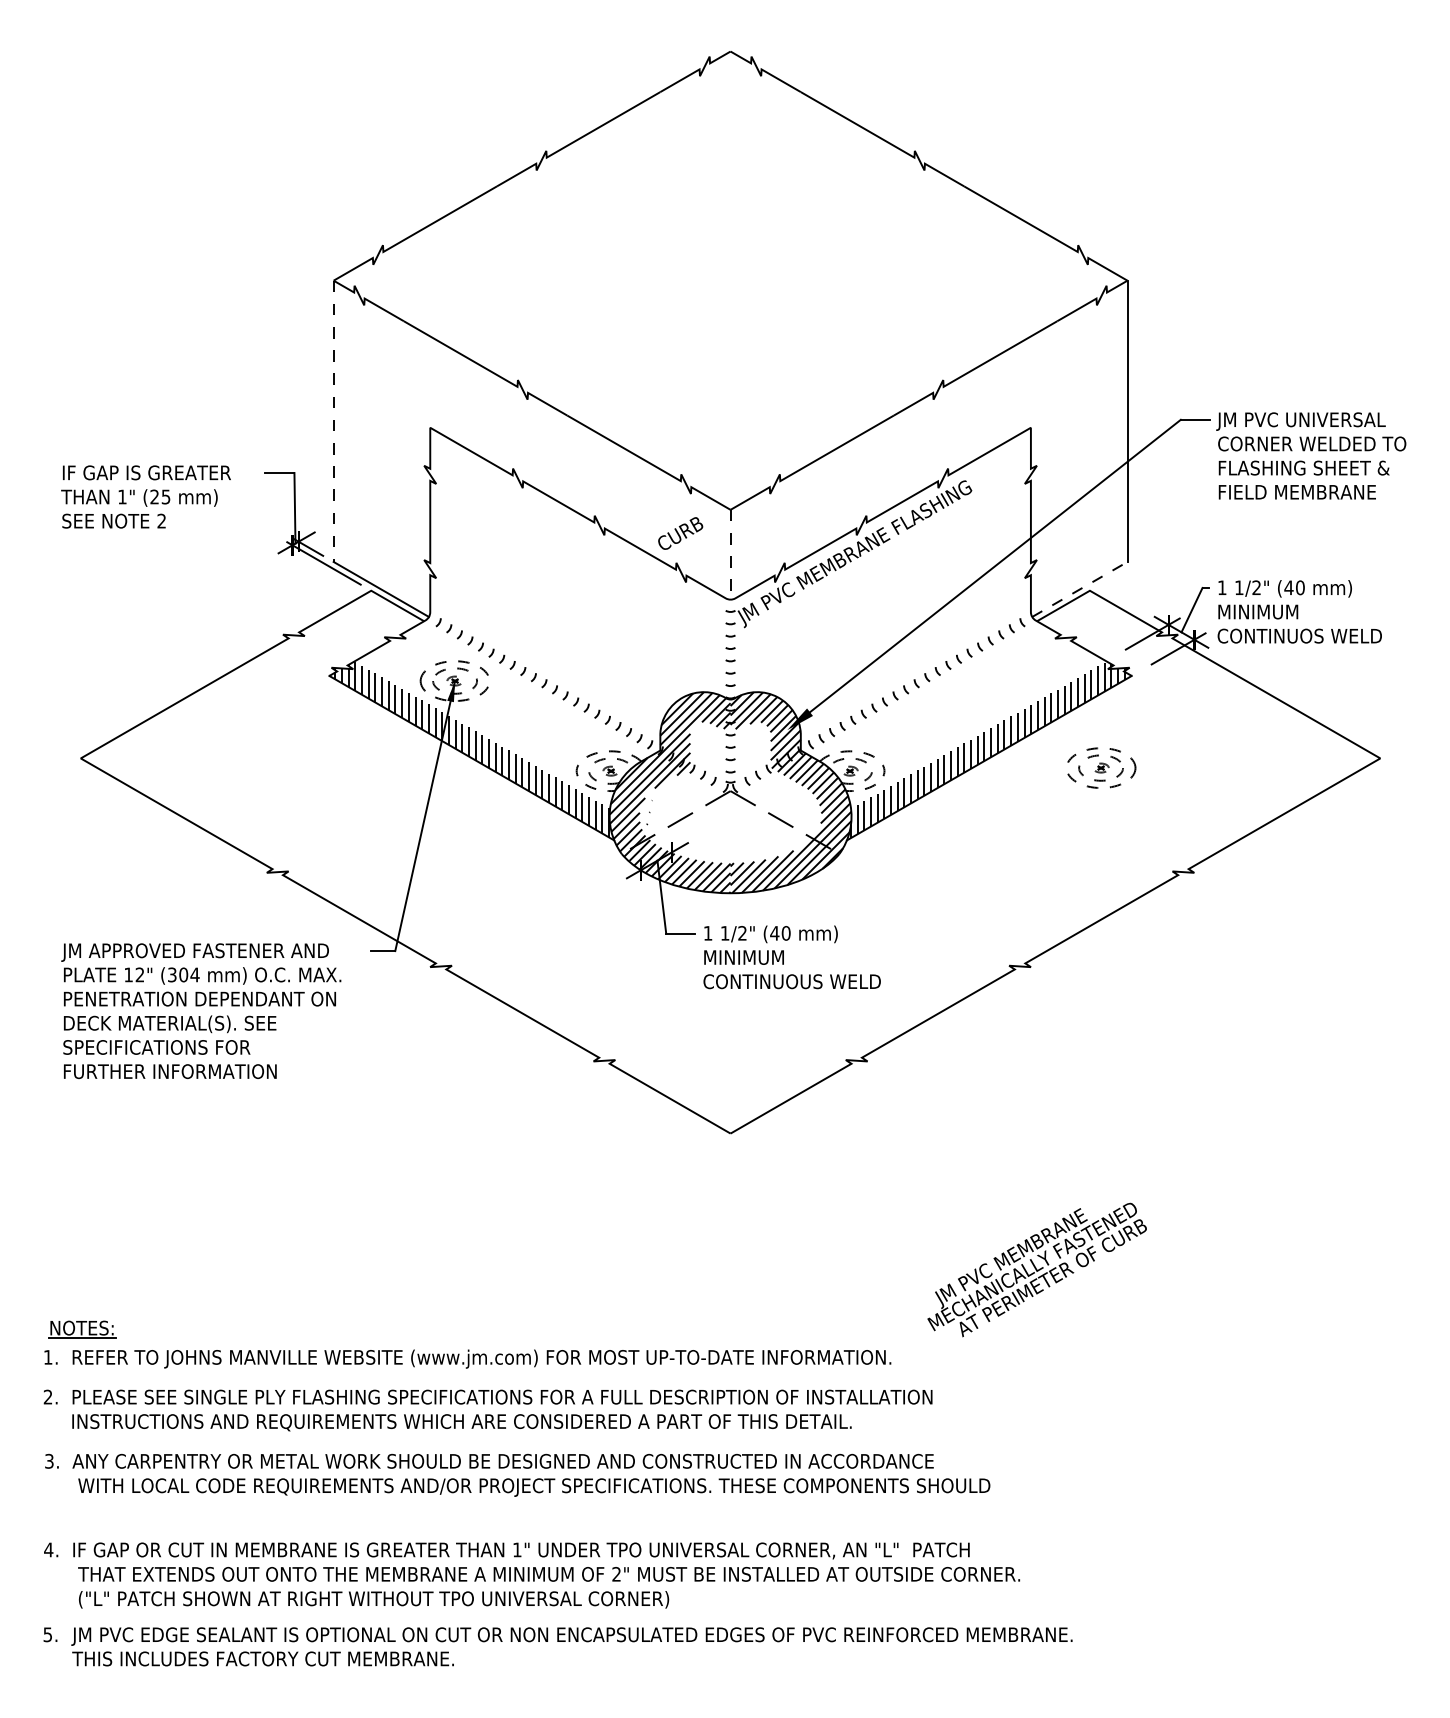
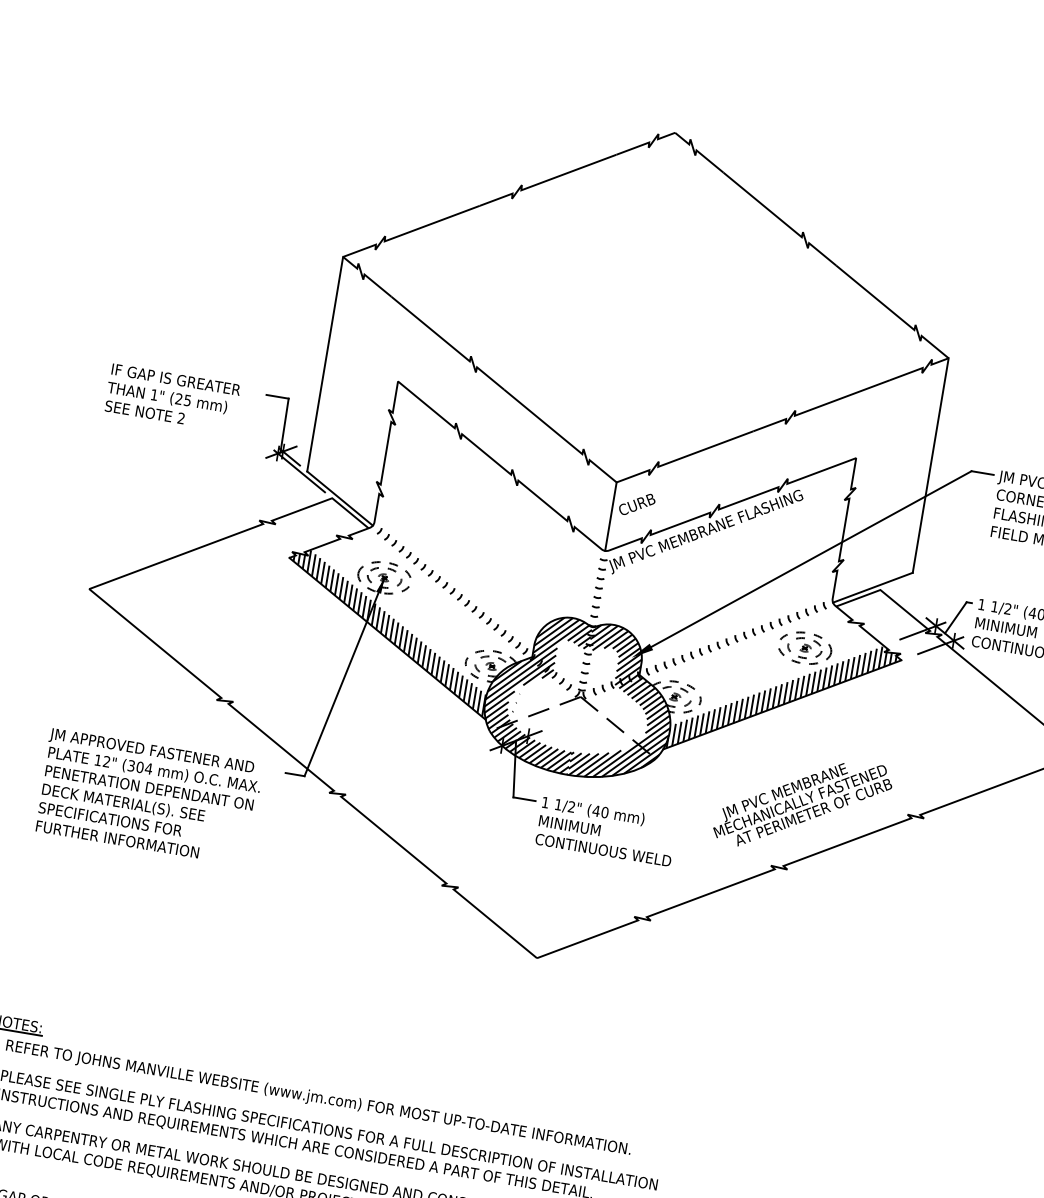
line: (333, 421) -> (325, 364), dashed -> solid
text: (680, 533) -> (637, 504), moved
line: (730, 554) -> (610, 516), dashed -> solid
line: (1080, 589) -> (873, 587), dashed -> solid
part: (1101, 767) -> (805, 647), moved
text: (1036, 1269) -> (802, 804), moved

